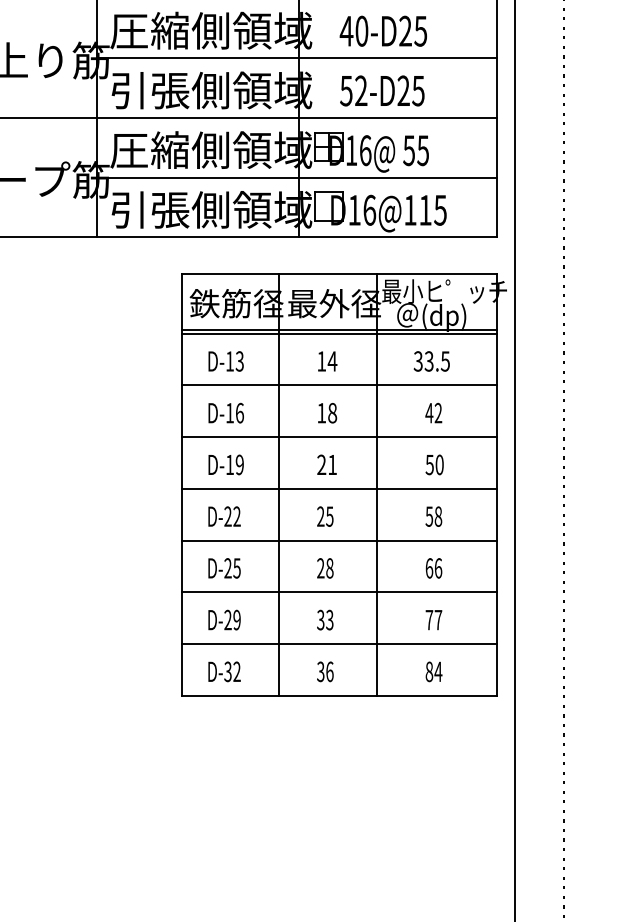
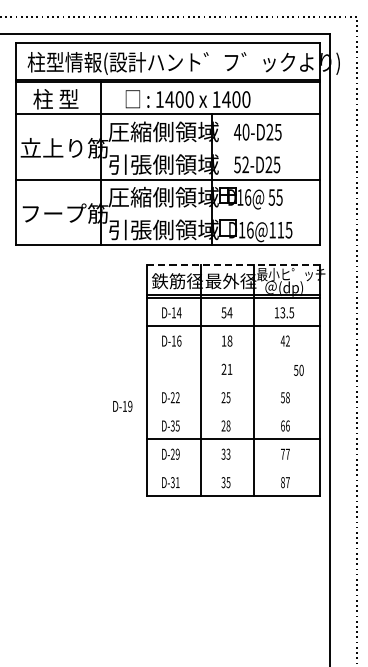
line: (296, 57) -> (210, 146), removed
line: (296, 178) -> (210, 212), removed
line: (340, 273) -> (234, 264), solid -> dashed
text: (238, 360) -> (178, 312), D-13 -> D-14
text: (320, 360) -> (223, 312), 14 -> 54
text: (417, 360) -> (276, 312), 33.5 -> 13.5
line: (338, 437) -> (233, 354), removed
text: (225, 463) -> (122, 405), moved
text: (434, 463) -> (298, 369), moved
line: (338, 488) -> (233, 382), removed
line: (338, 540) -> (233, 410), removed
text: (227, 569) -> (172, 426), D-25 -> D-35
line: (338, 644) -> (233, 467), removed
text: (236, 671) -> (177, 482), D-32 -> D-31
text: (329, 671) -> (228, 482), 36 -> 35
text: (437, 671) -> (287, 482), 84 -> 87

